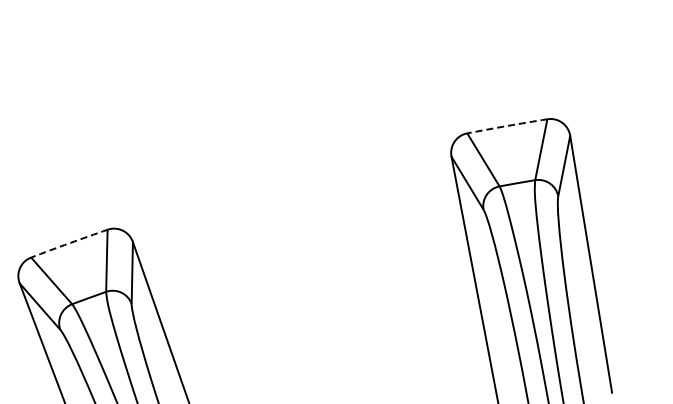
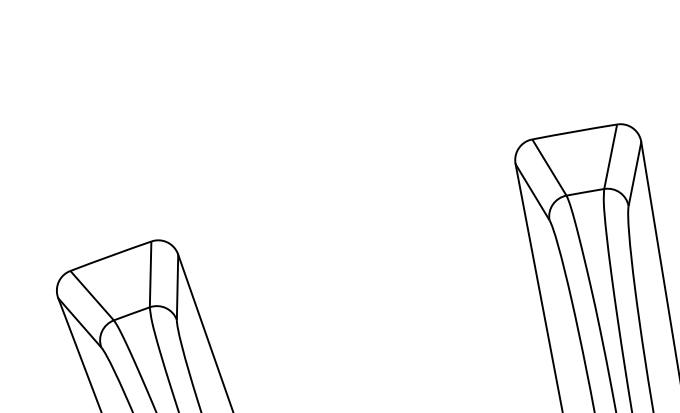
arc: (507, 126) -> (574, 132), dashed -> solid
arc: (69, 243) -> (111, 256), dashed -> solid

